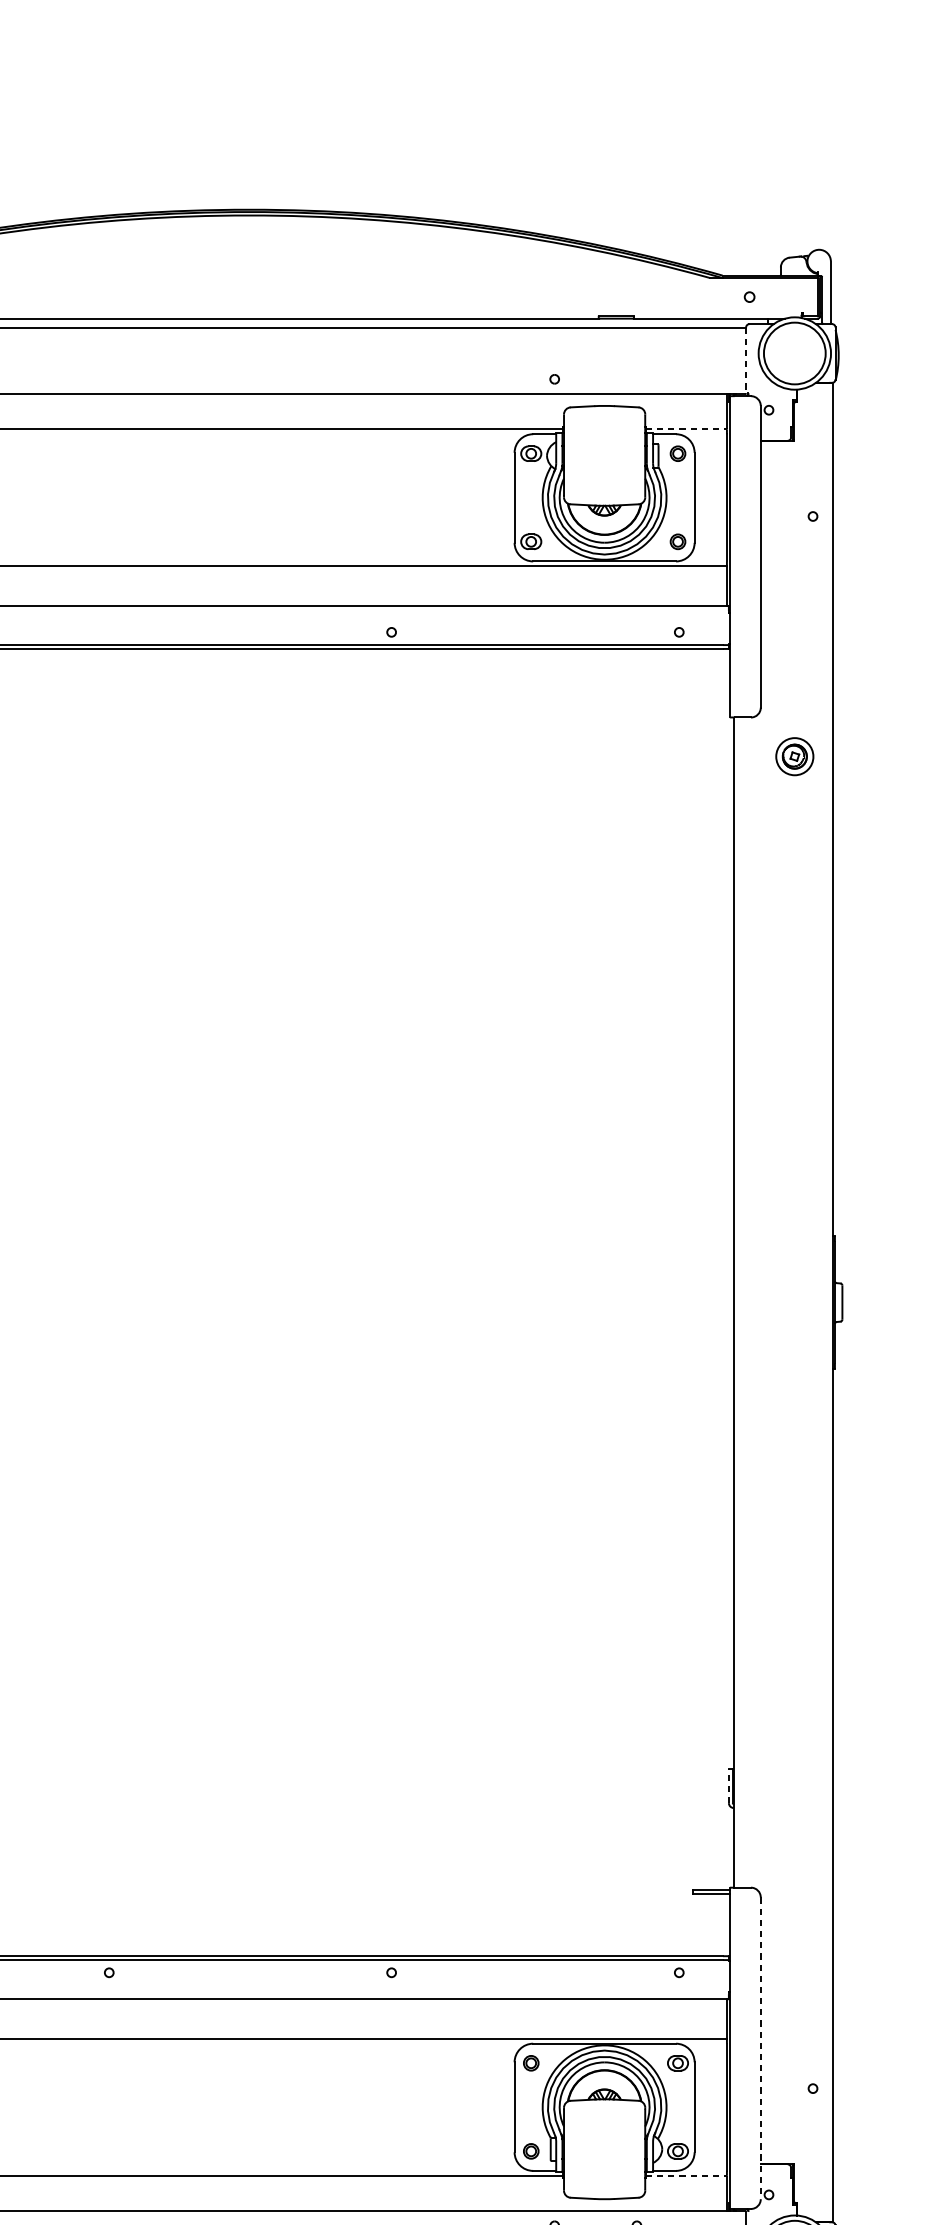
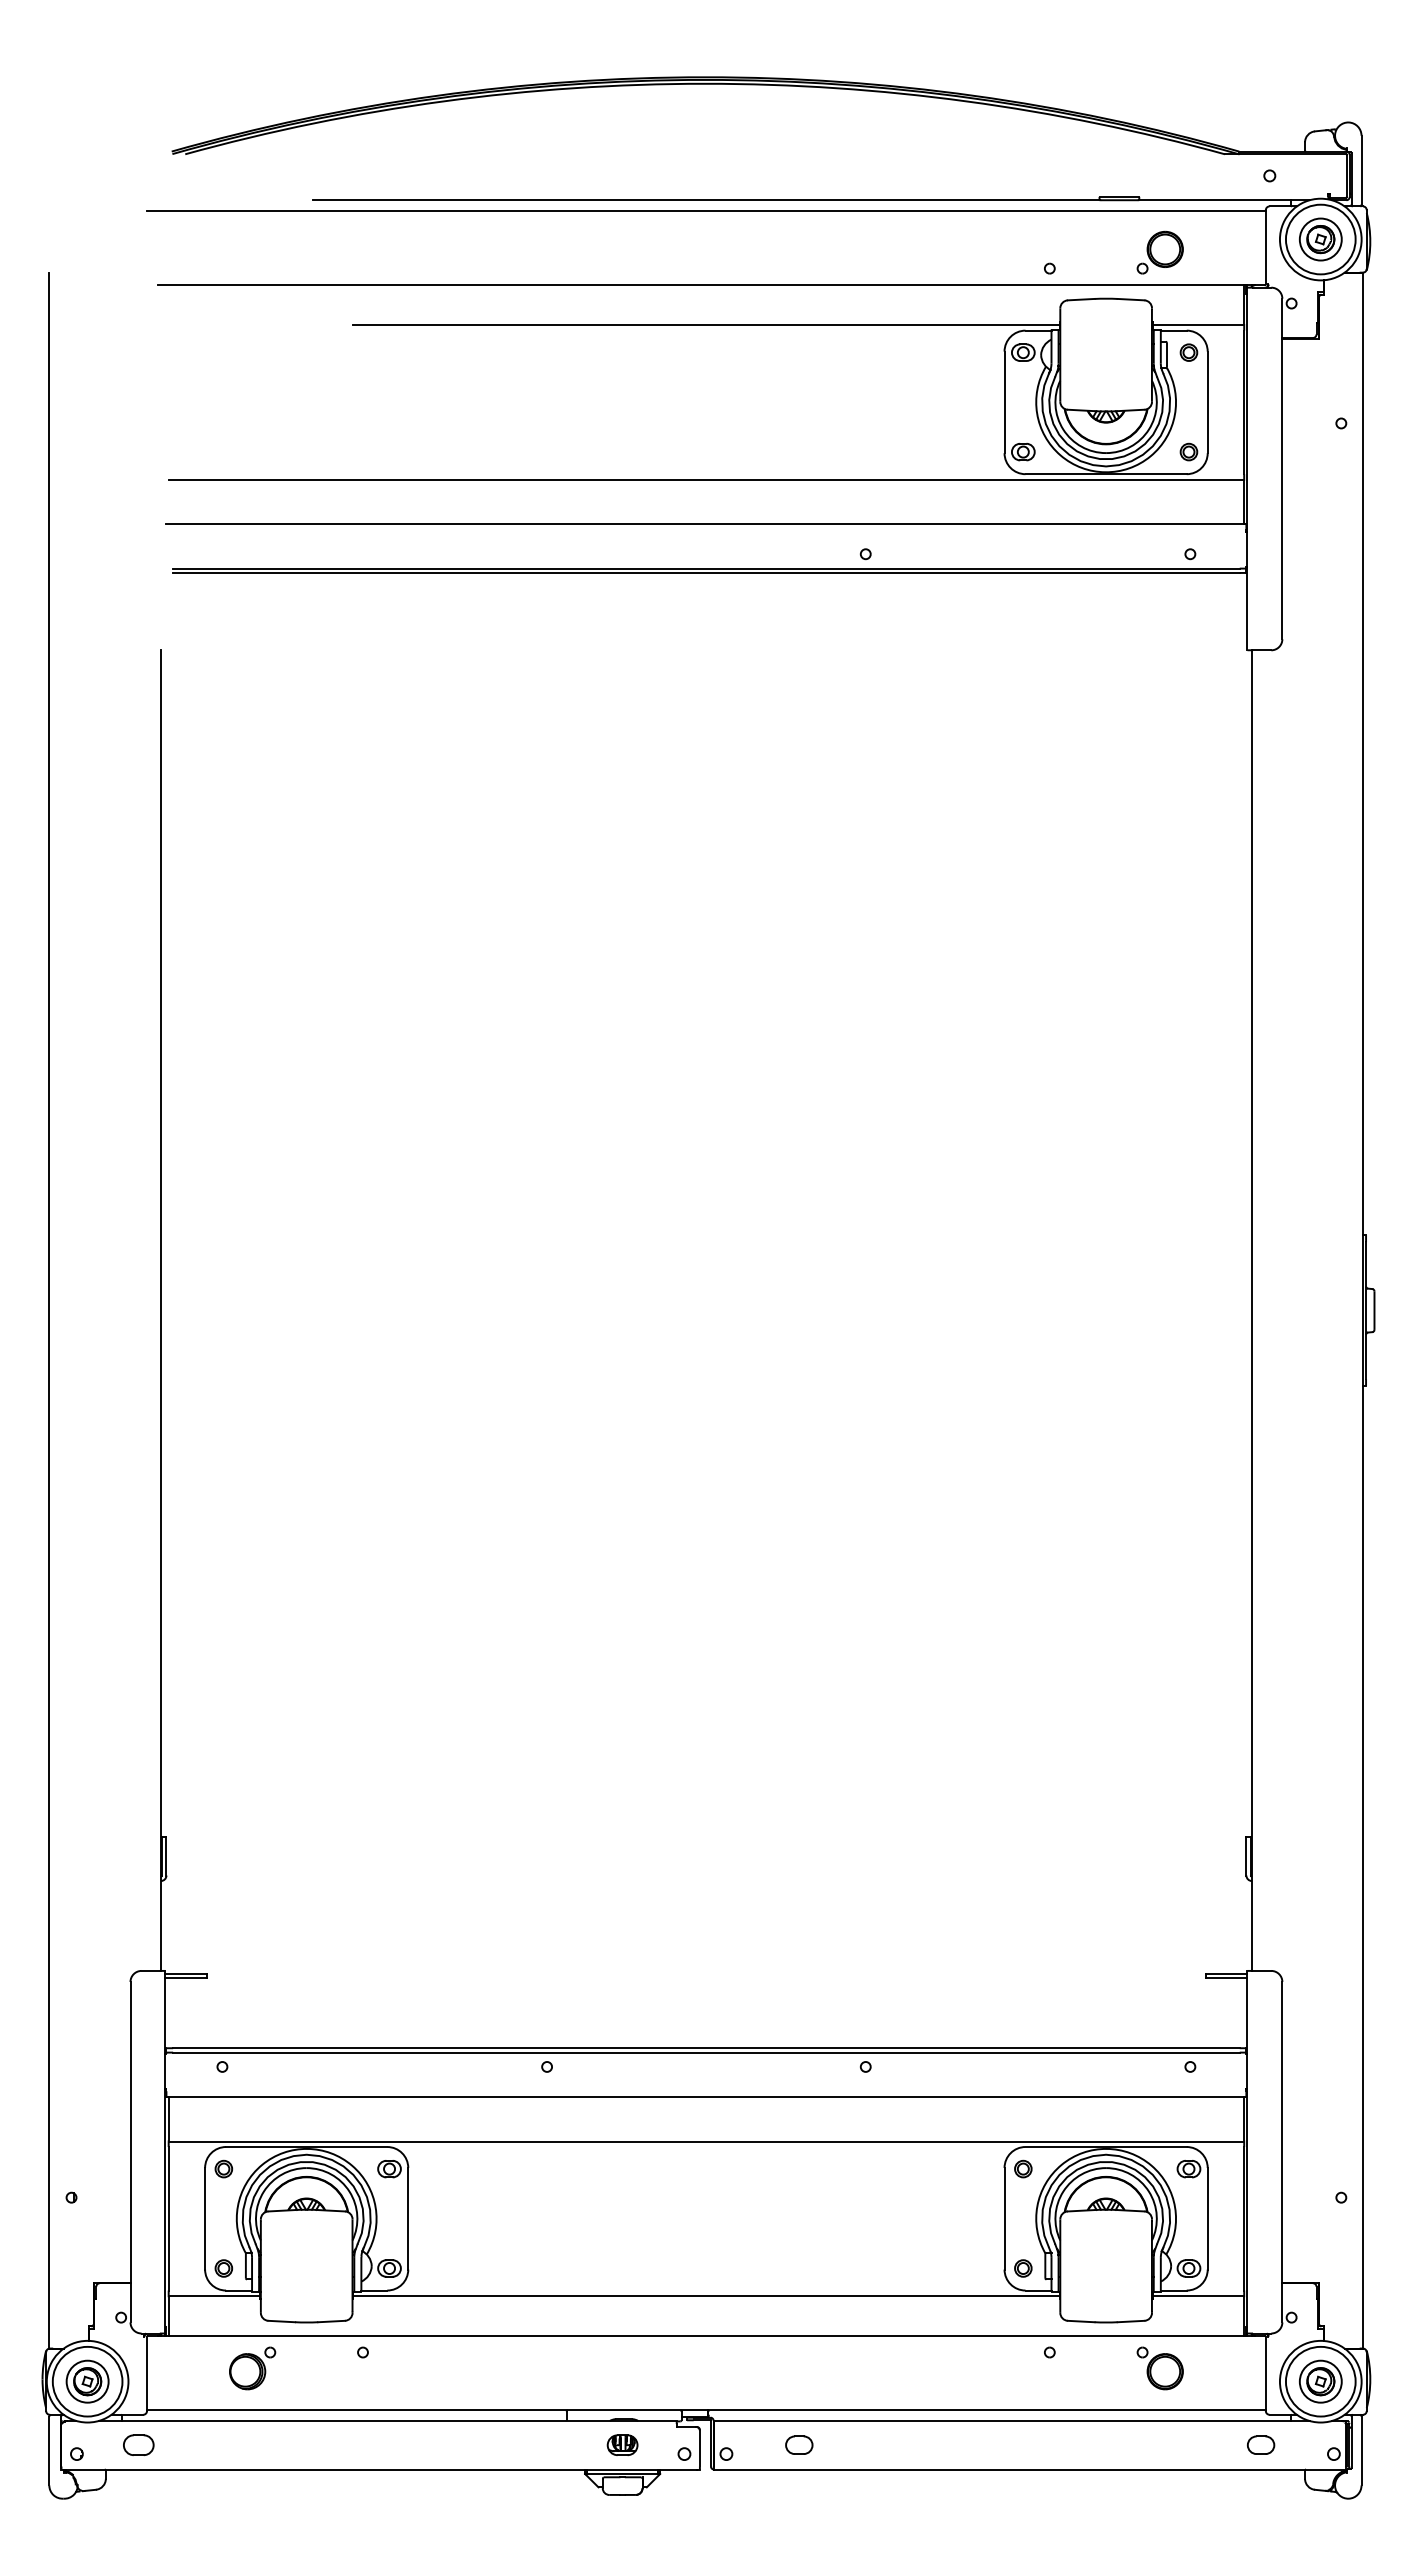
line: (745, 360) -> (1265, 247), dashed -> solid
part: (651, 364) -> (1159, 252), added
line: (686, 429) -> (1198, 325), dashed -> solid
part: (794, 756) -> (1320, 239), moved
line: (729, 1785) -> (1246, 1855), dashed -> solid
line: (760, 2048) -> (1282, 2152), dashed -> solid
line: (686, 2176) -> (1198, 2296), dashed -> solid

